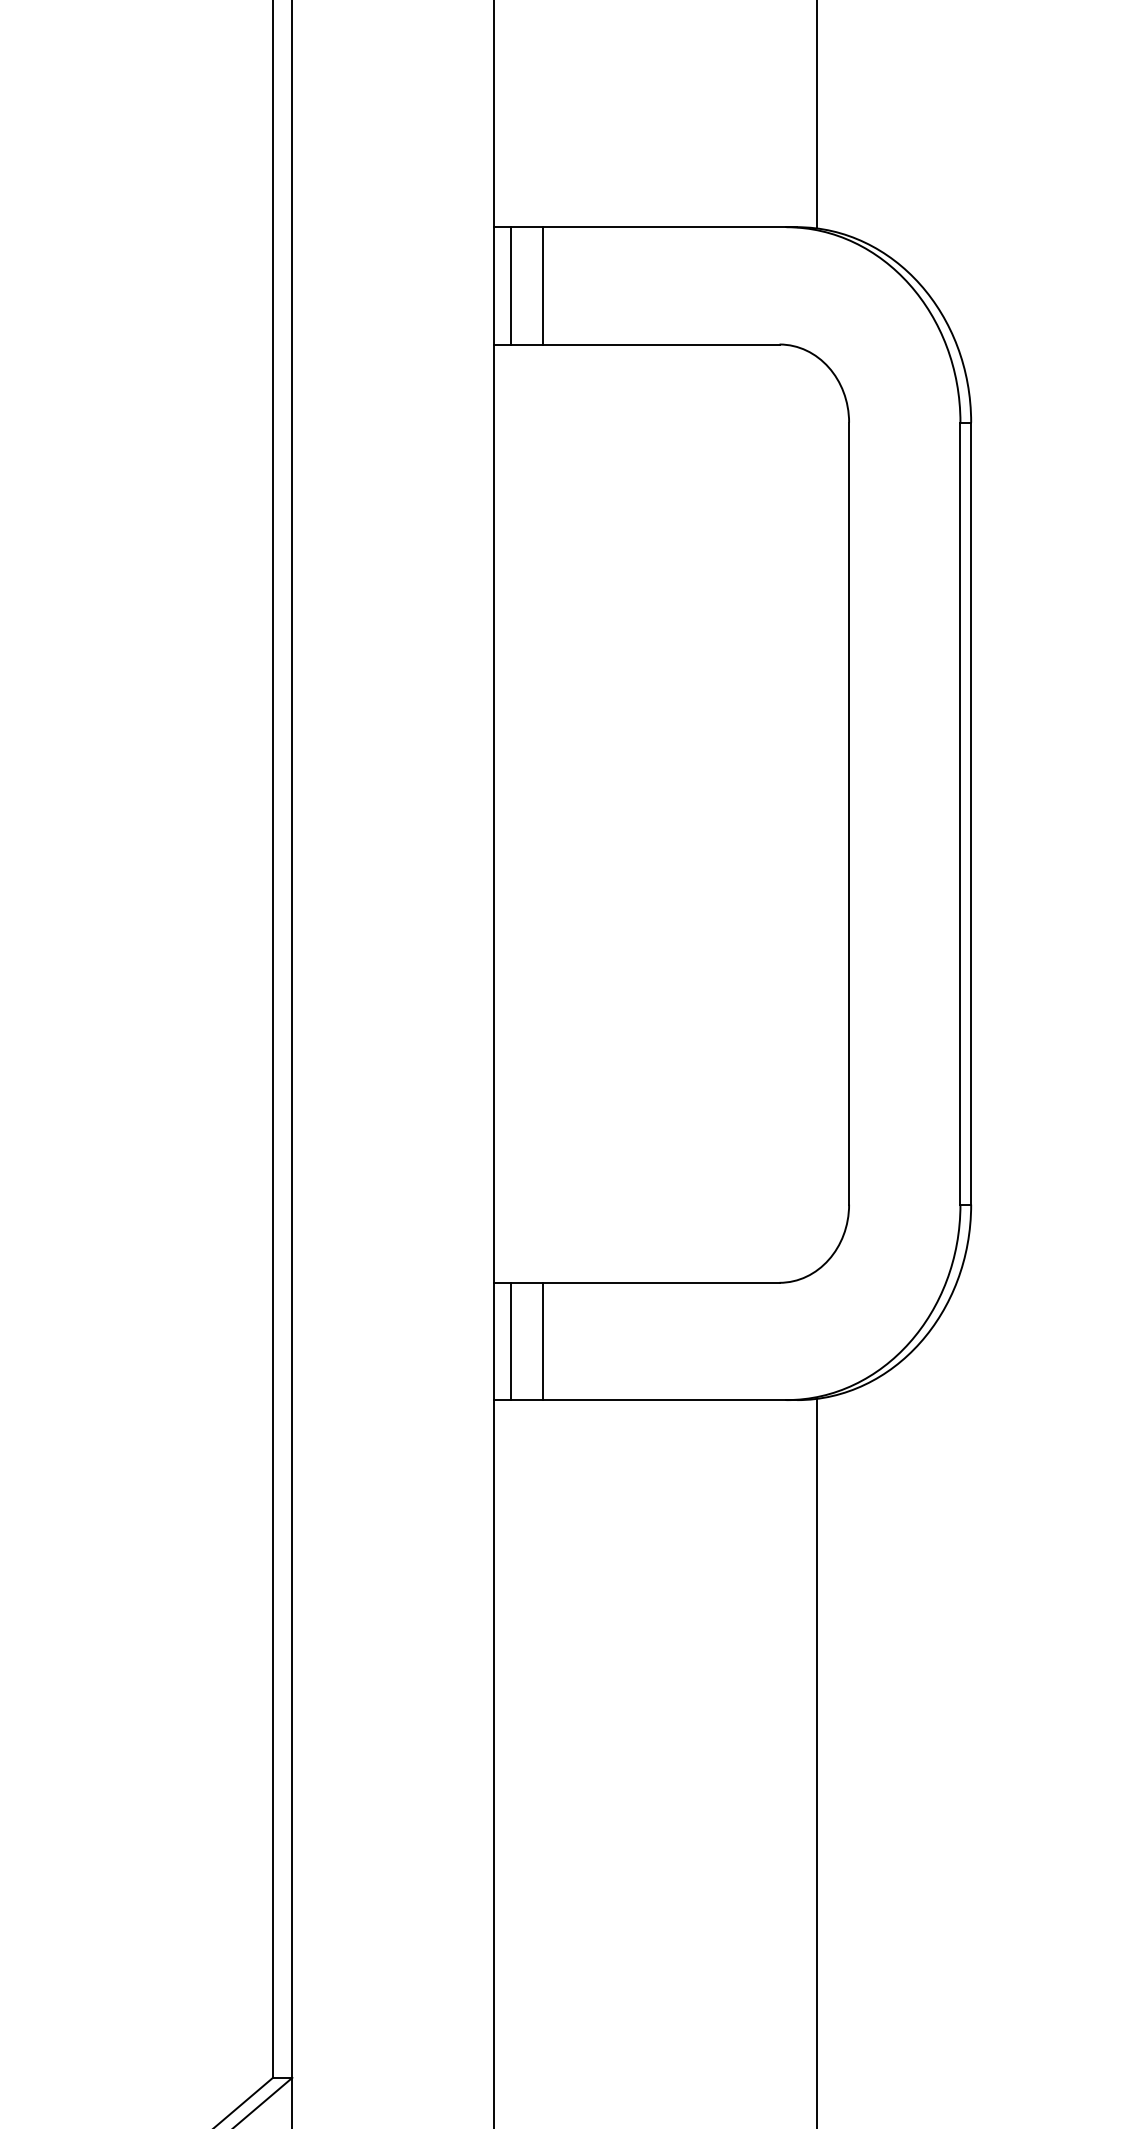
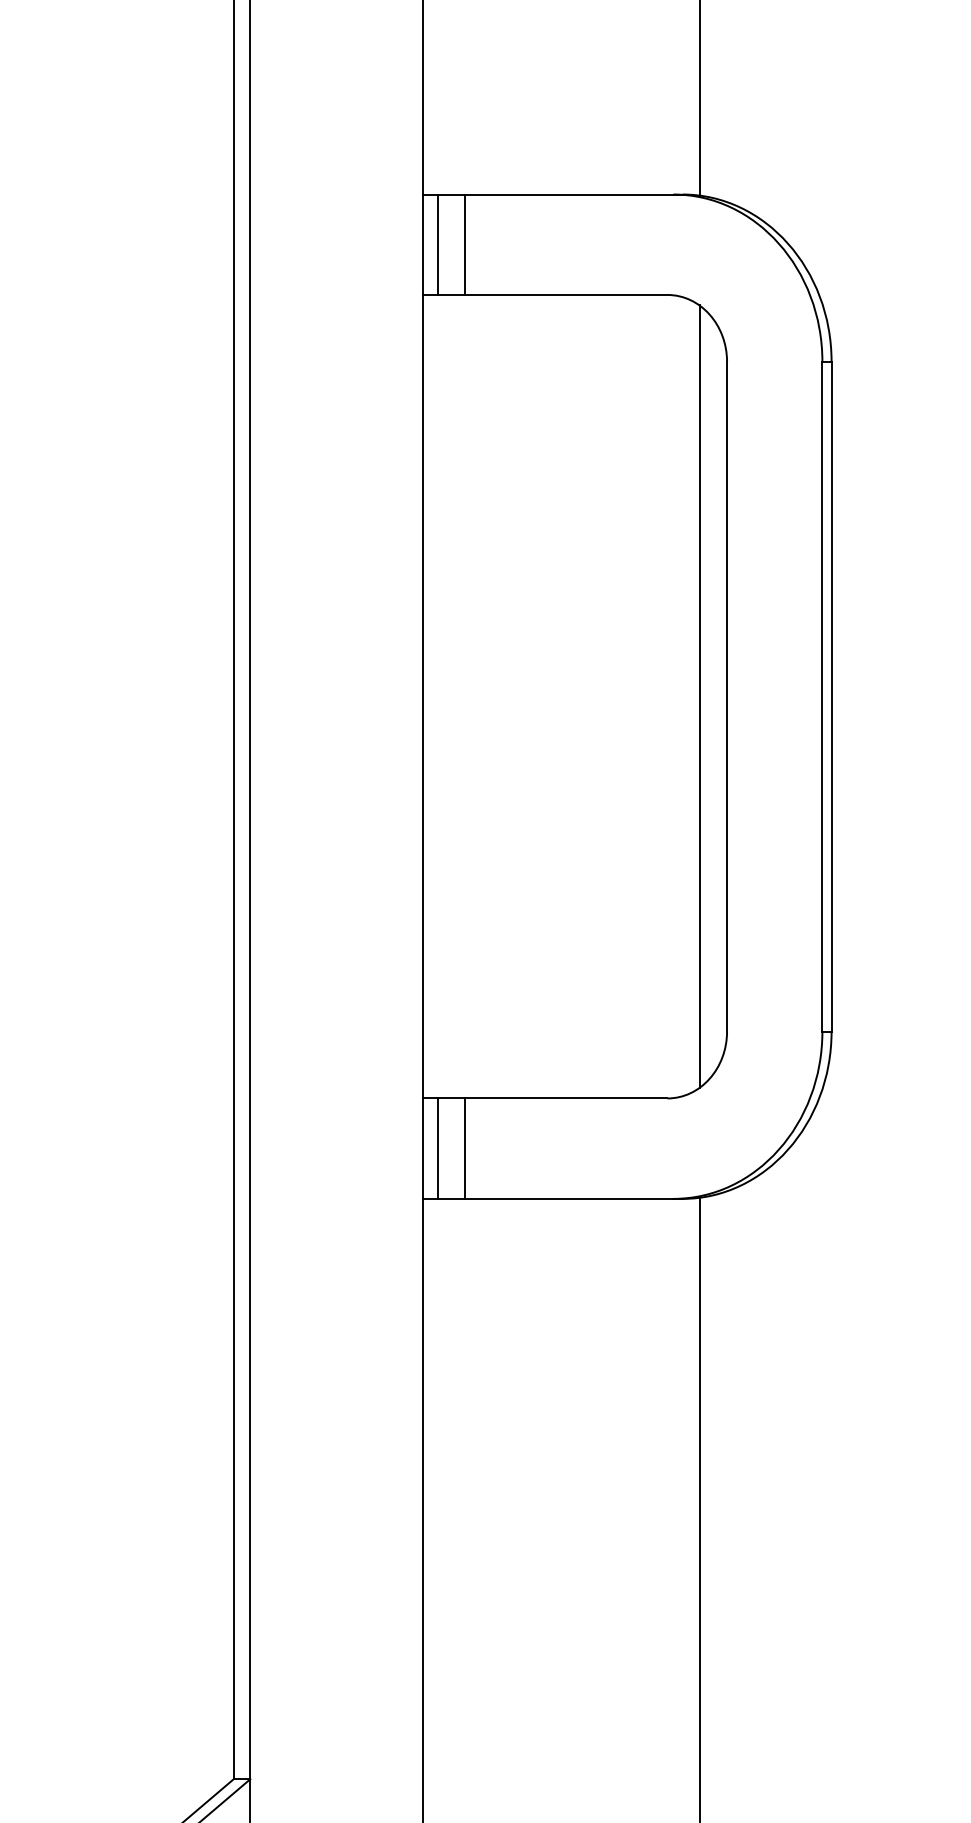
line: (816, 813) -> (699, 696), added

